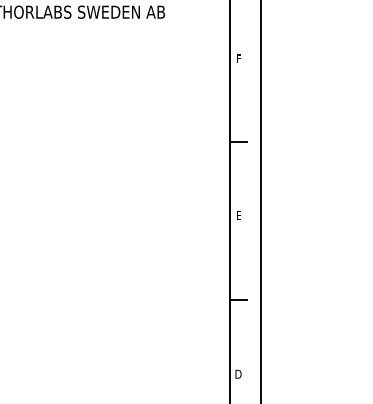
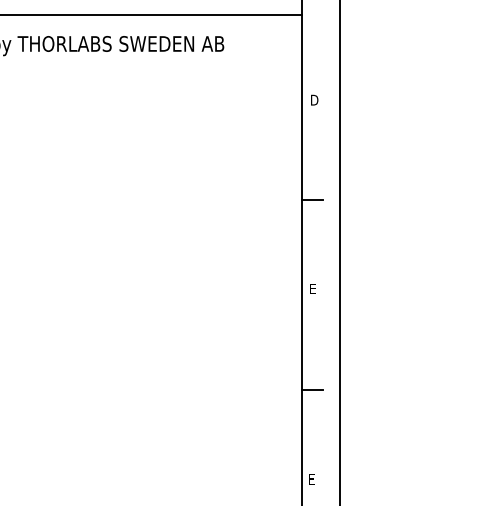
text: (240, 58) -> (314, 99), F -> D
text: (238, 374) -> (312, 479), D -> E

